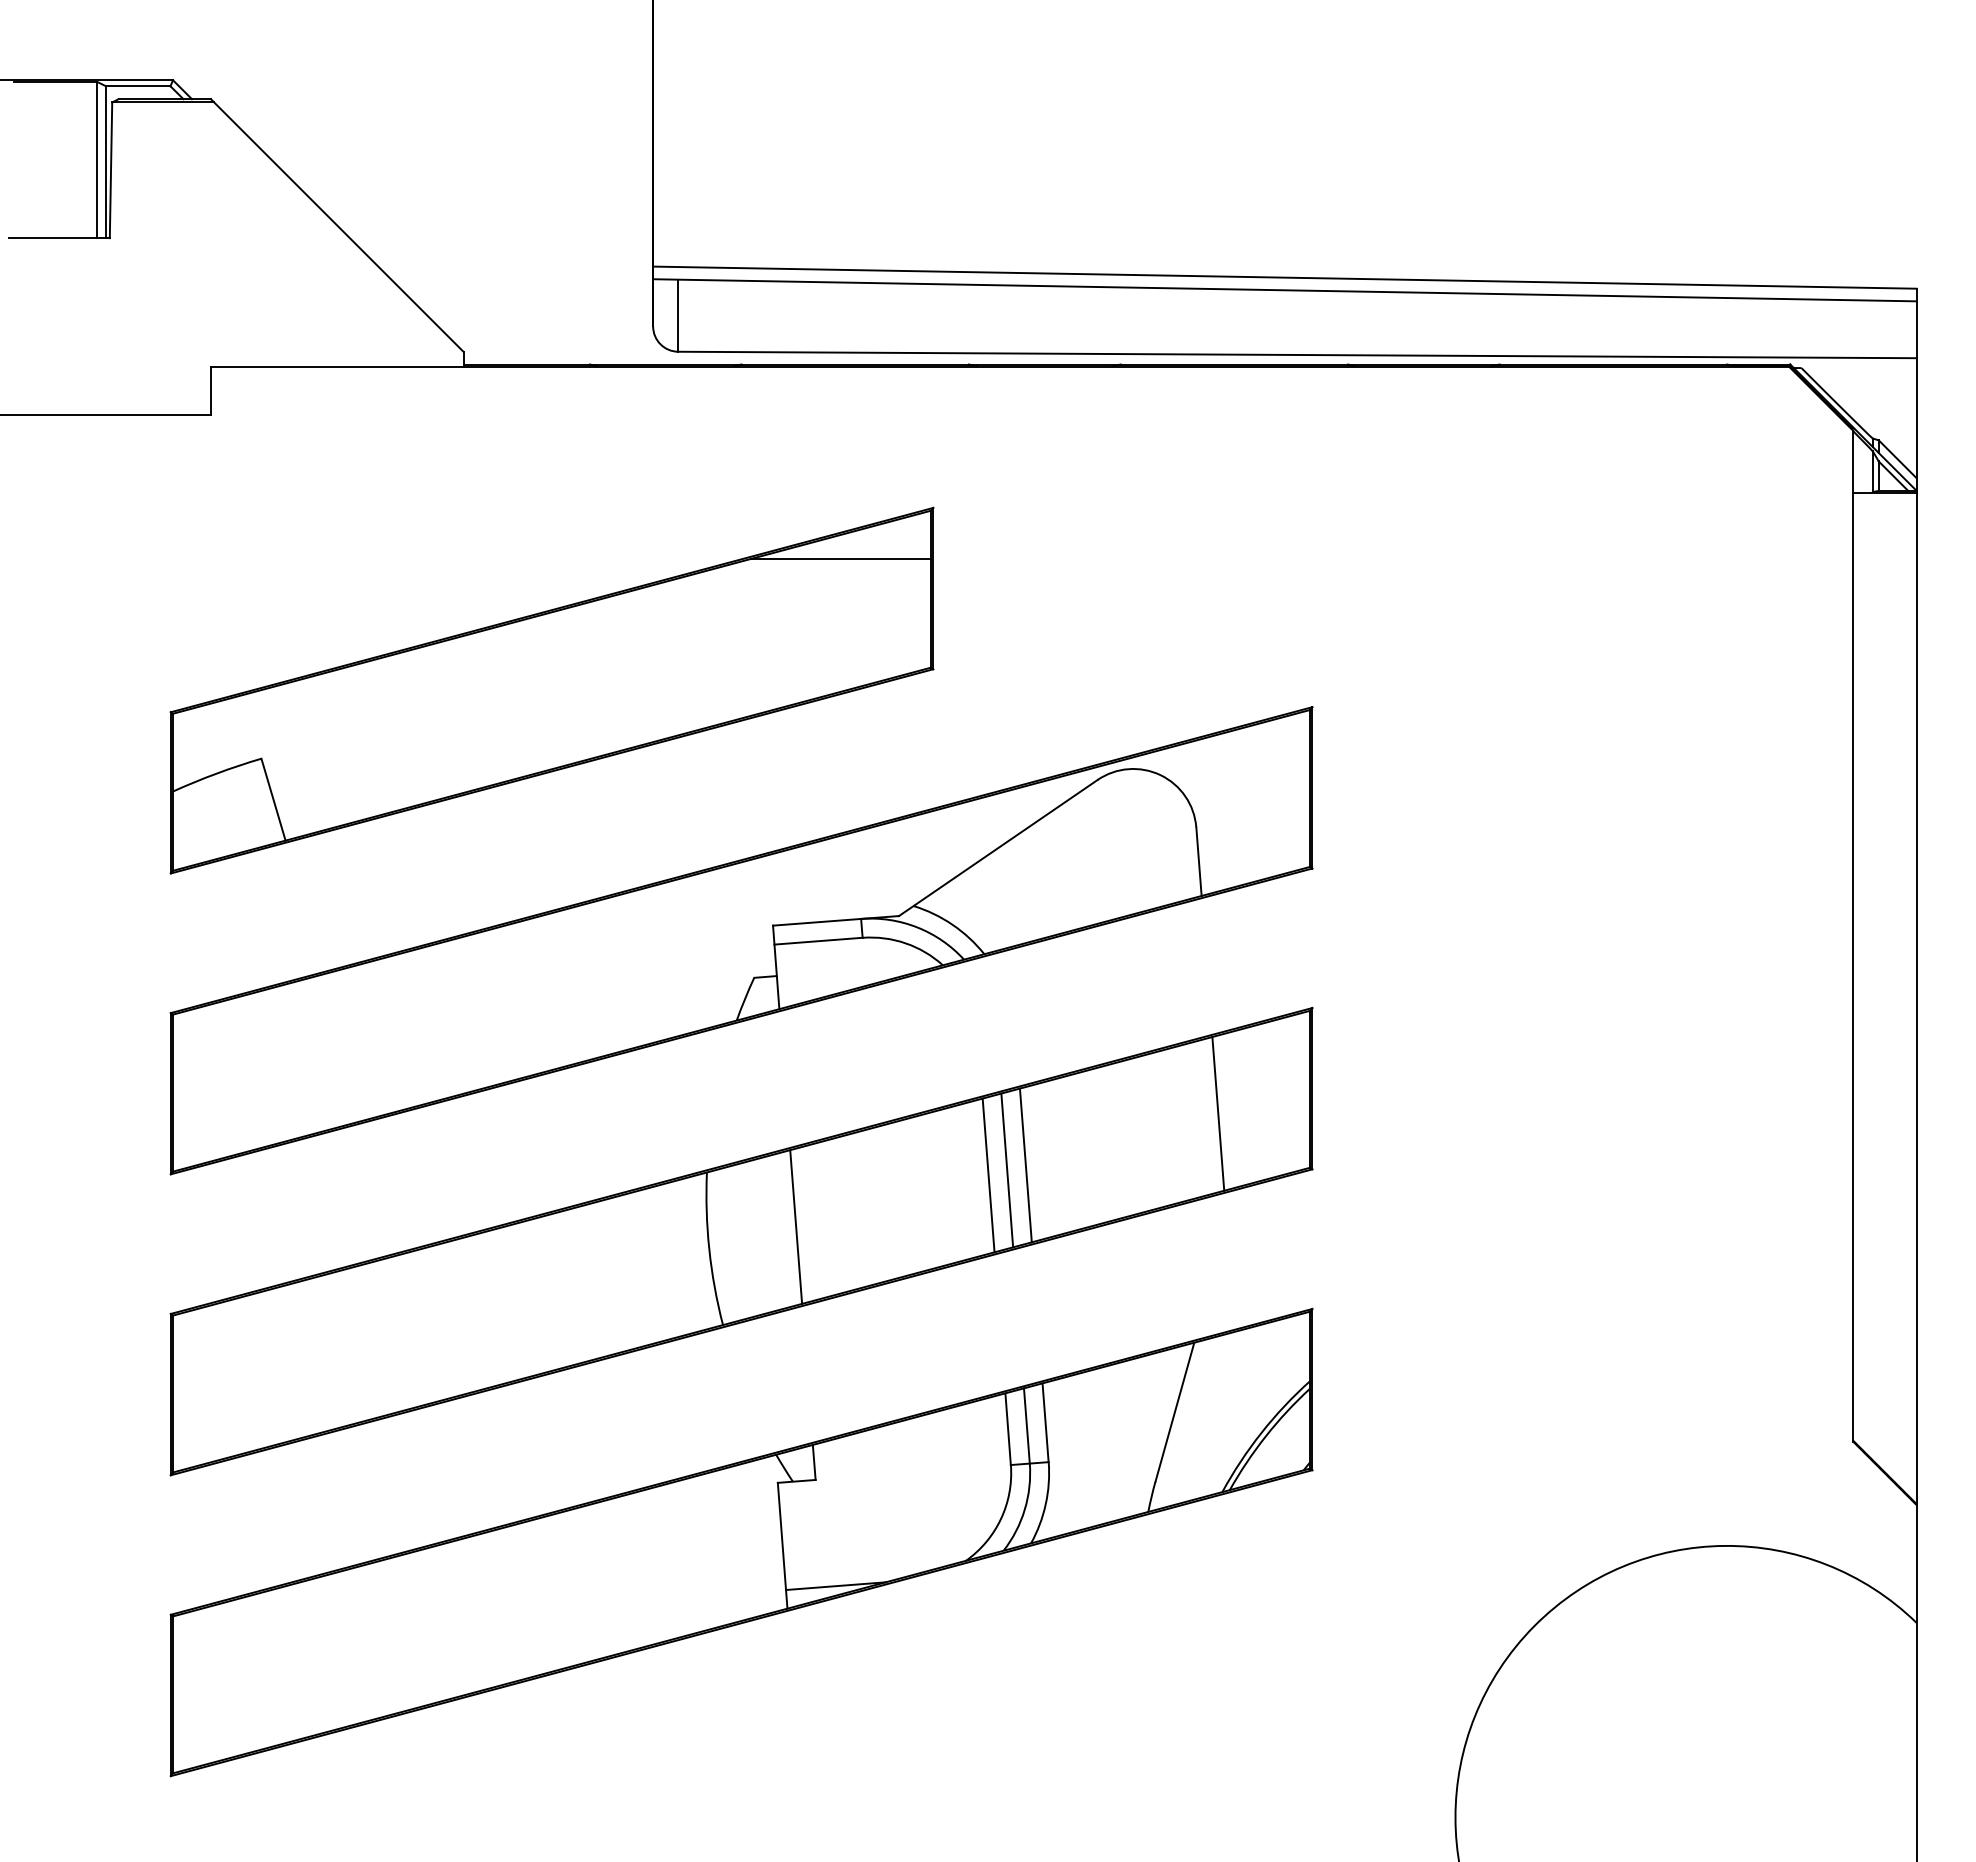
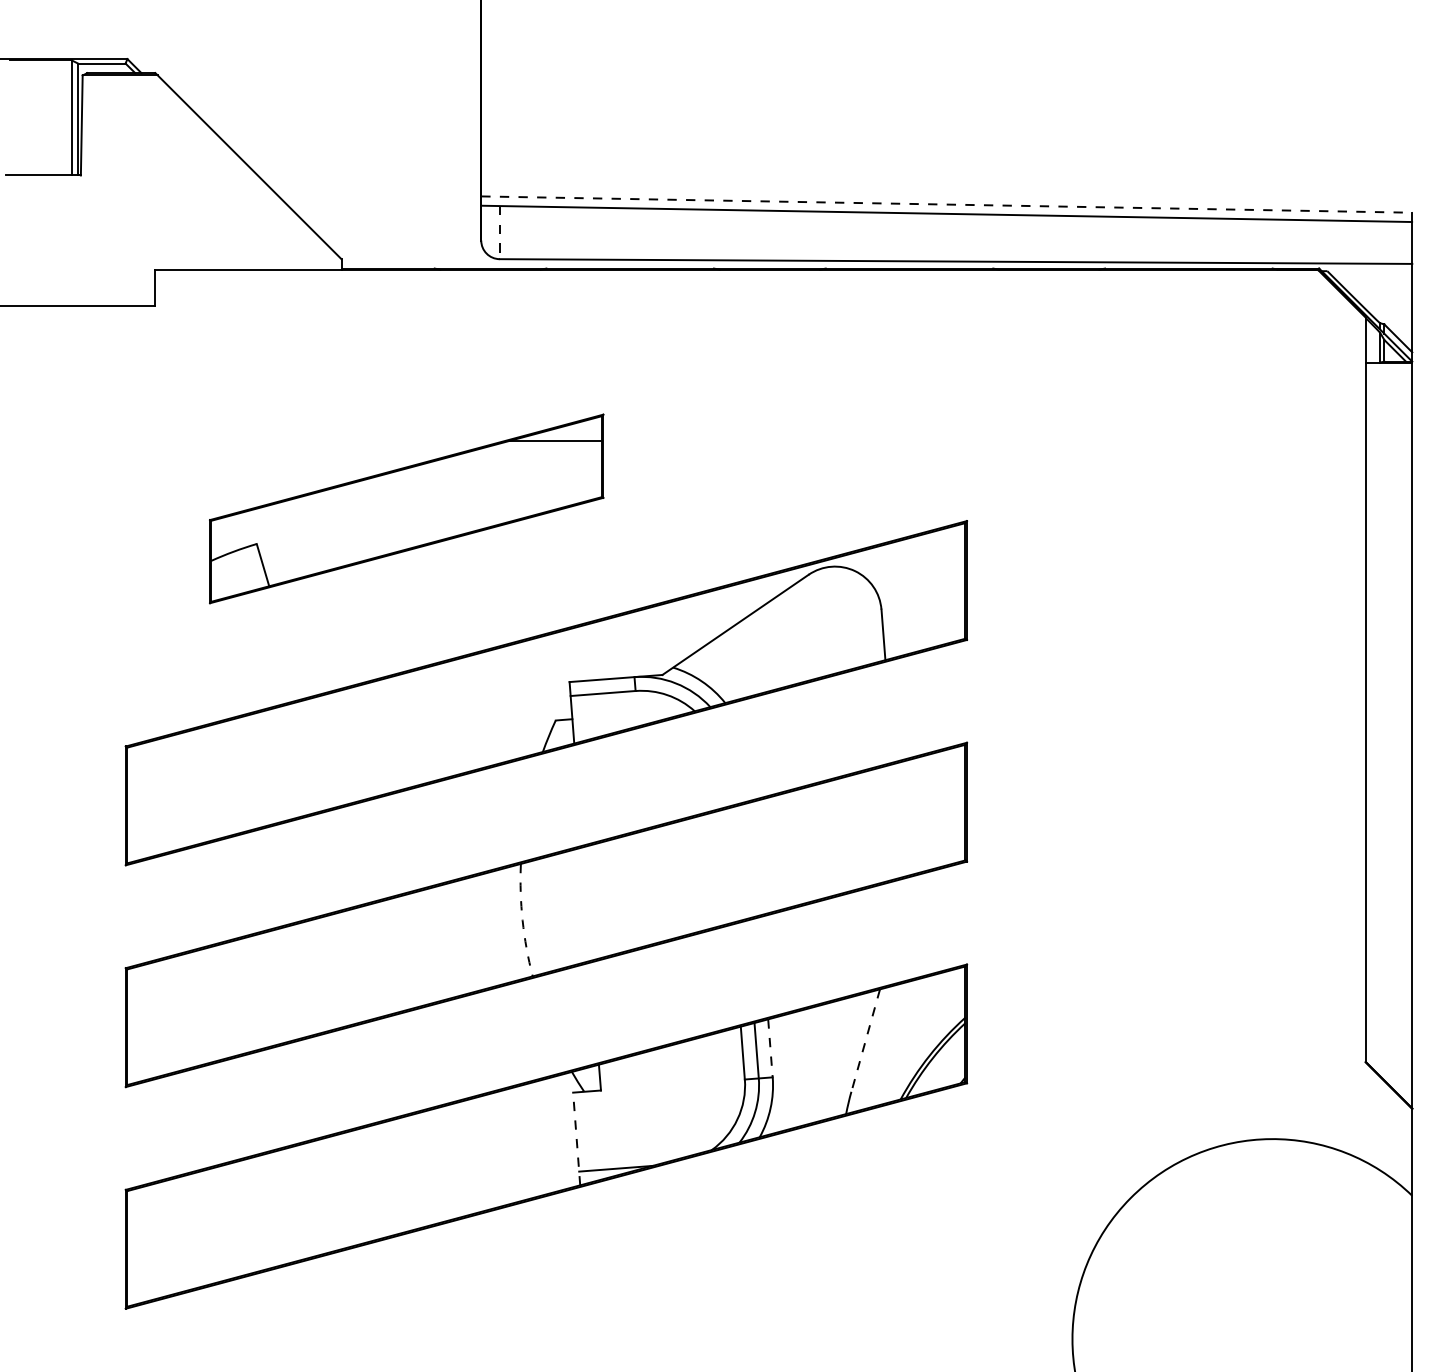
line: (1284, 277) -> (946, 204), solid -> dashed
line: (677, 315) -> (499, 232), solid -> dashed
part: (551, 690) -> (406, 508), size x0.7
line: (1218, 1113) -> (897, 820), removed
line: (1025, 1165) -> (755, 858), removed
line: (1006, 1170) -> (741, 862), removed
line: (988, 1174) -> (728, 865), removed
line: (795, 1226) -> (586, 903), removed
arc: (709, 1249) -> (522, 920), solid -> dashed
line: (1174, 1413) -> (865, 1041), solid -> dashed
line: (1045, 1422) -> (770, 1048), solid -> dashed
line: (782, 1546) -> (576, 1139), solid -> dashed

